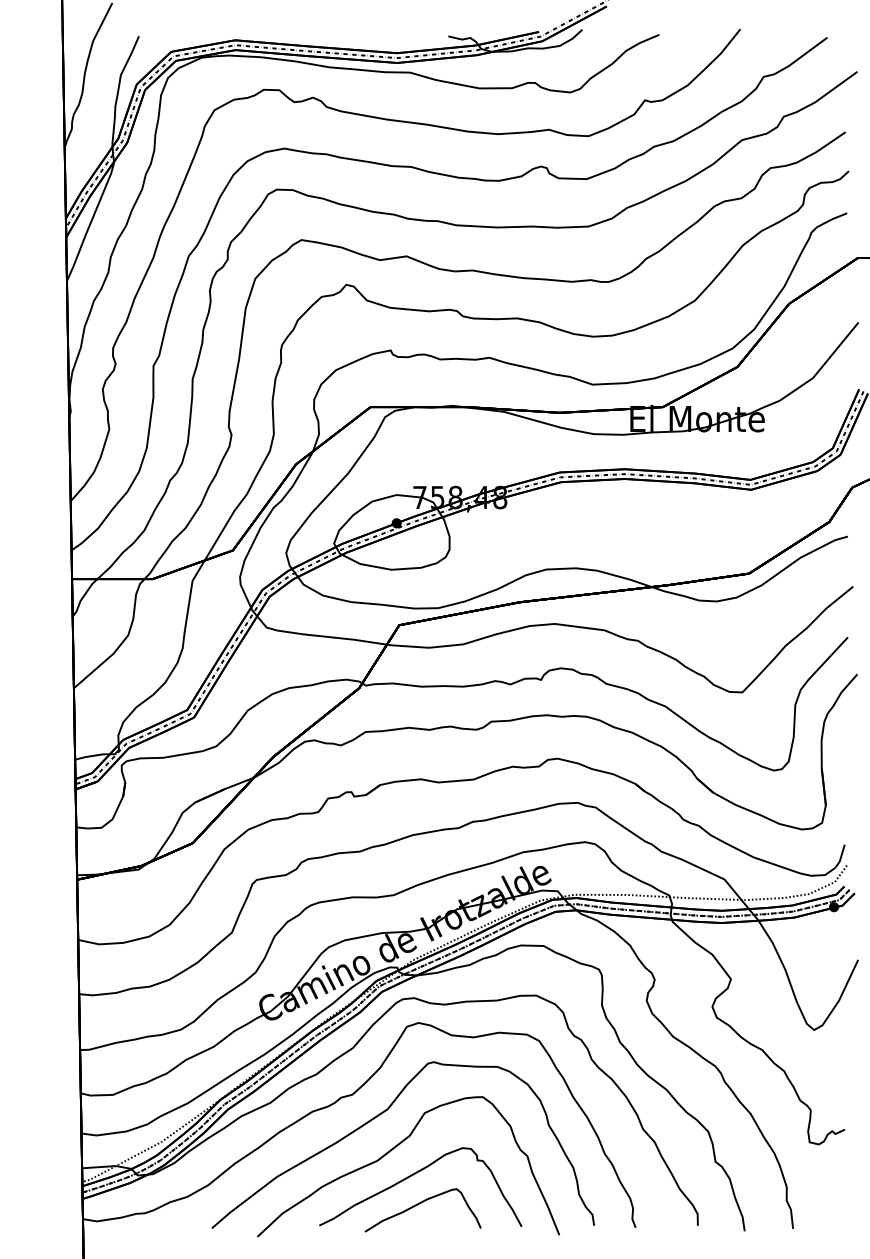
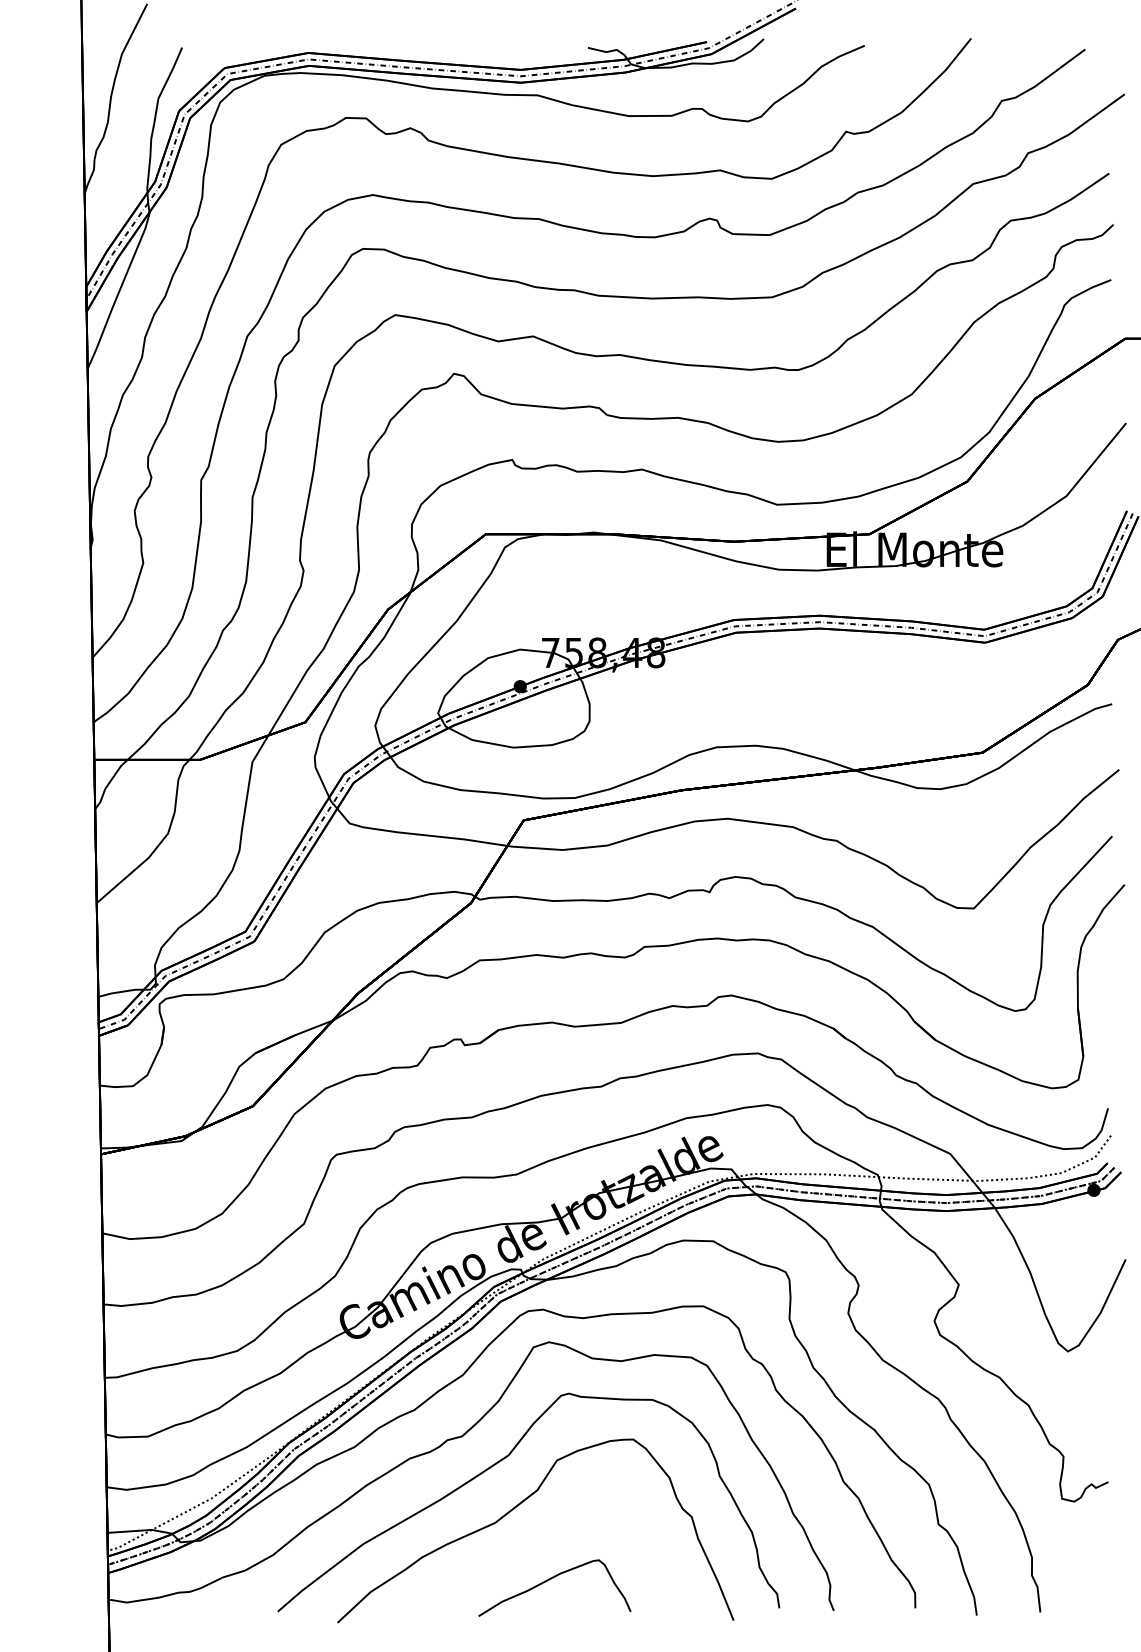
curve: (414, 1174) -> (543, 1541), removed

